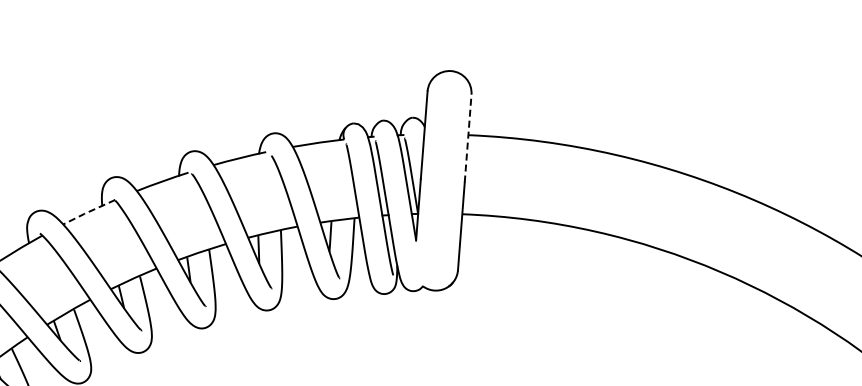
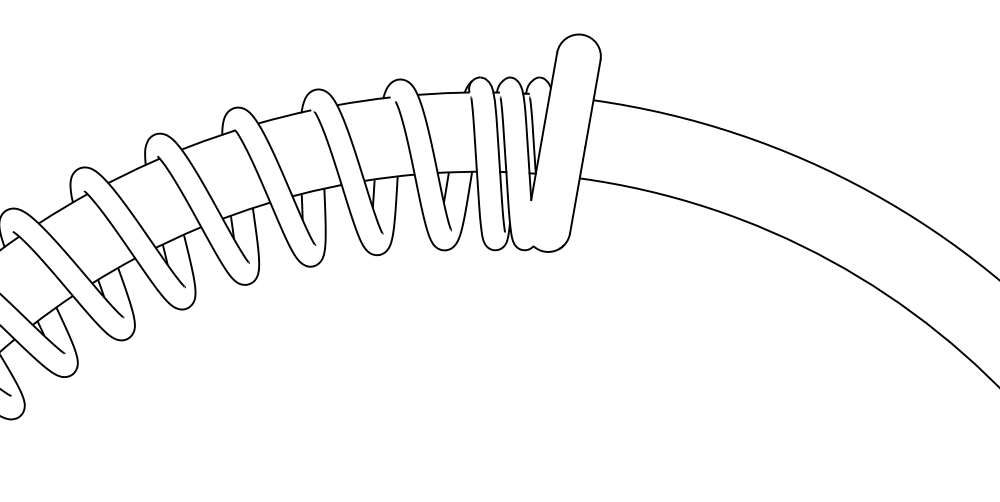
line: (468, 138) -> (593, 103), dashed -> solid
line: (88, 211) -> (207, 139), dashed -> solid

